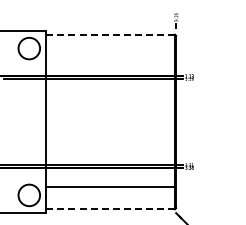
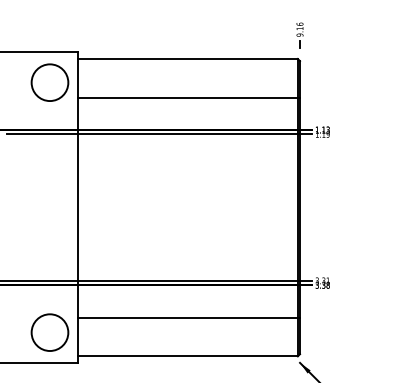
line: (110, 34) -> (188, 58), dashed -> solid
line: (110, 57) -> (188, 97), added
line: (110, 209) -> (188, 356), dashed -> solid

